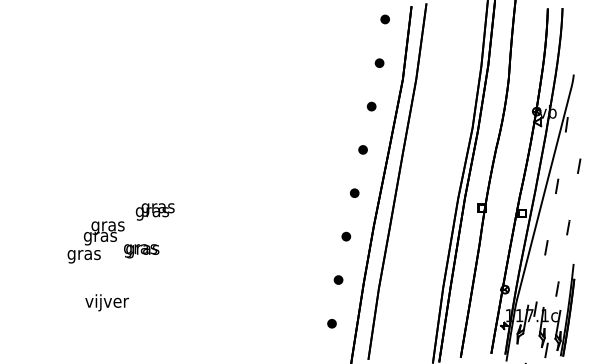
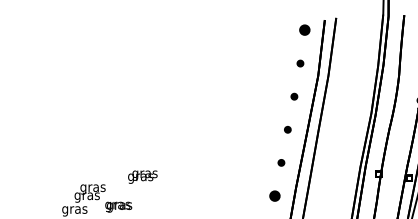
part: (384, 19) -> (304, 30), size x1.6
text: (154, 211) -> (142, 176), moved
part: (346, 236) -> (275, 195), size x1.6

